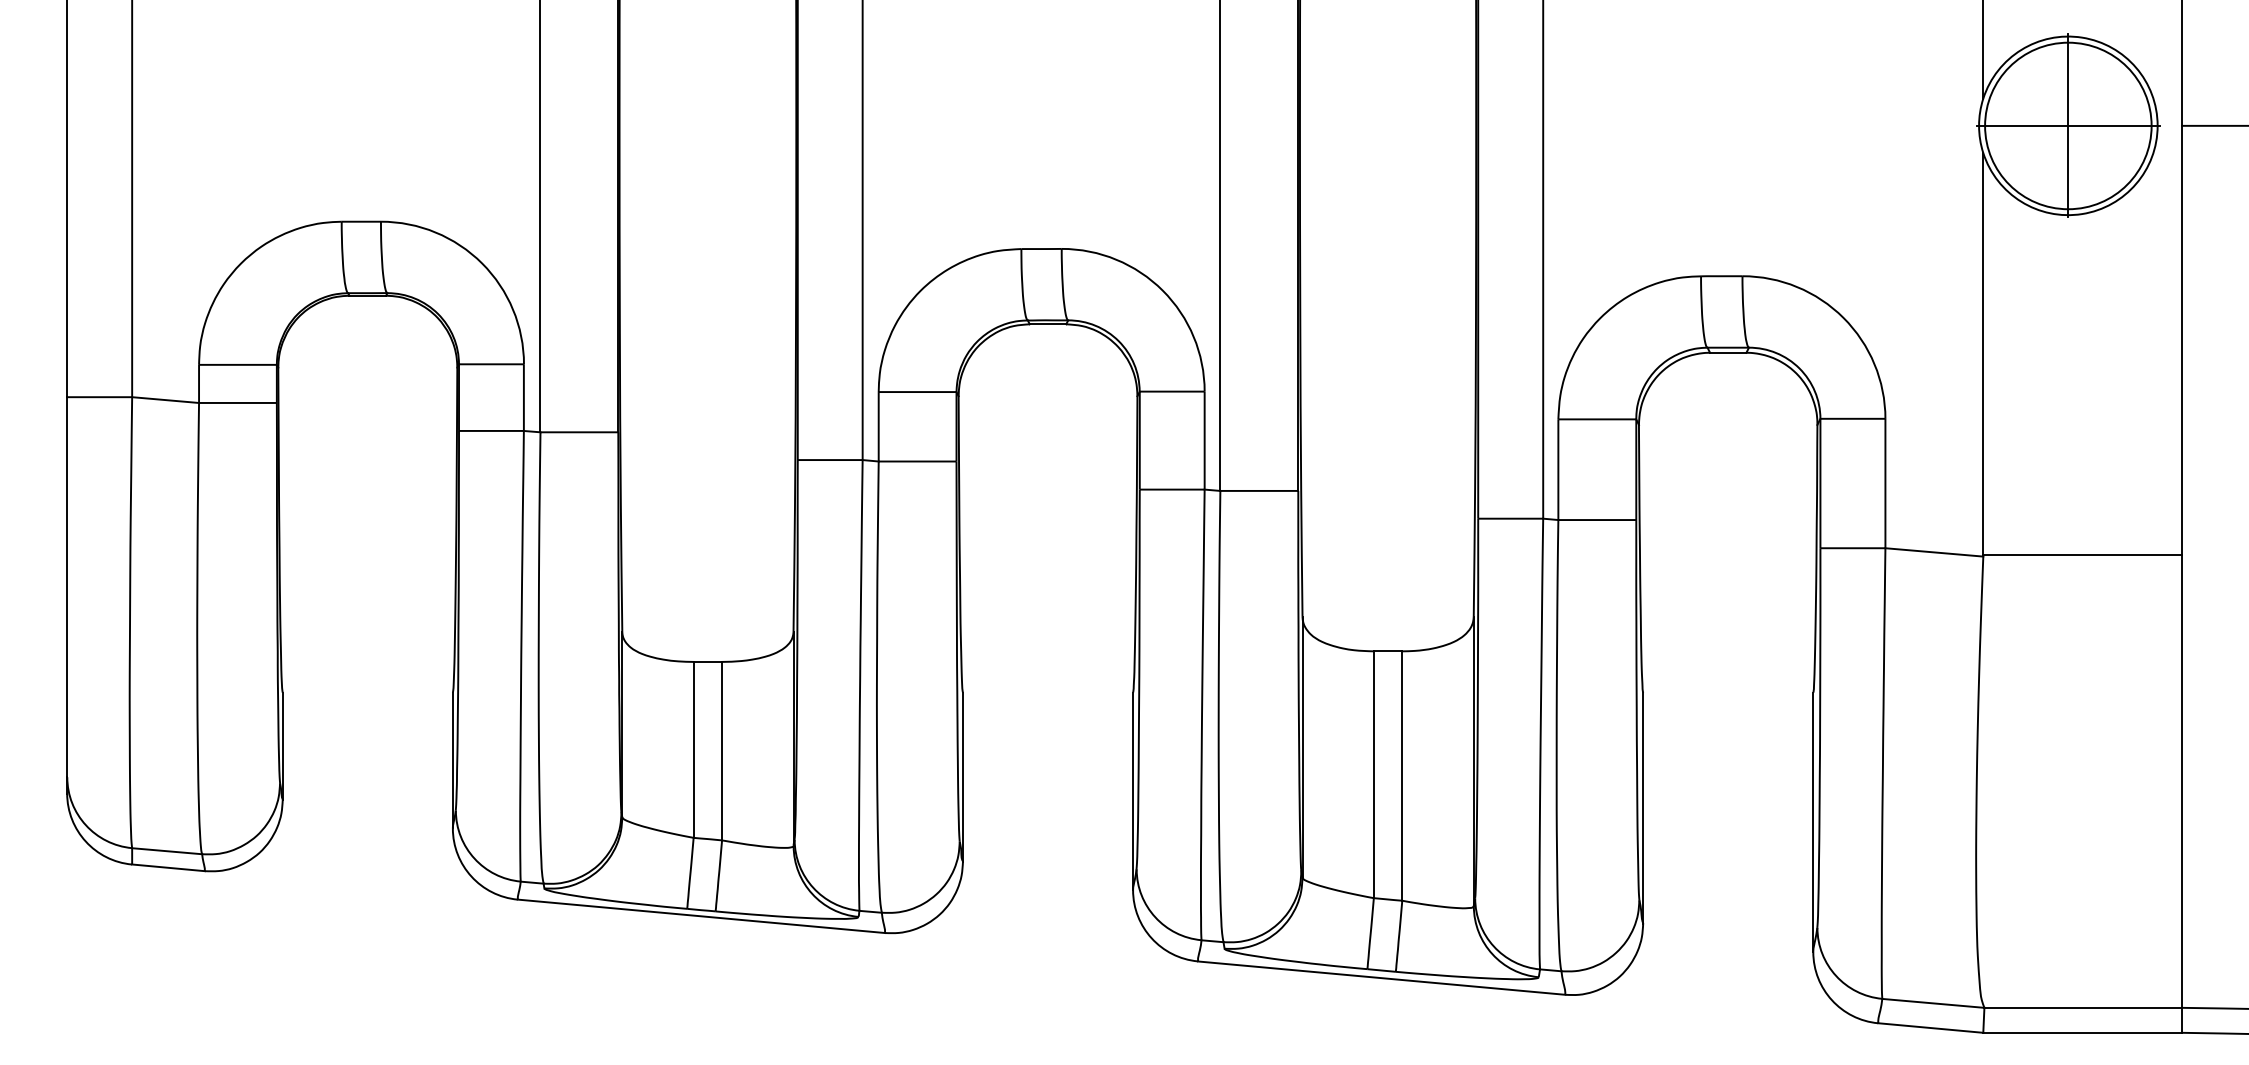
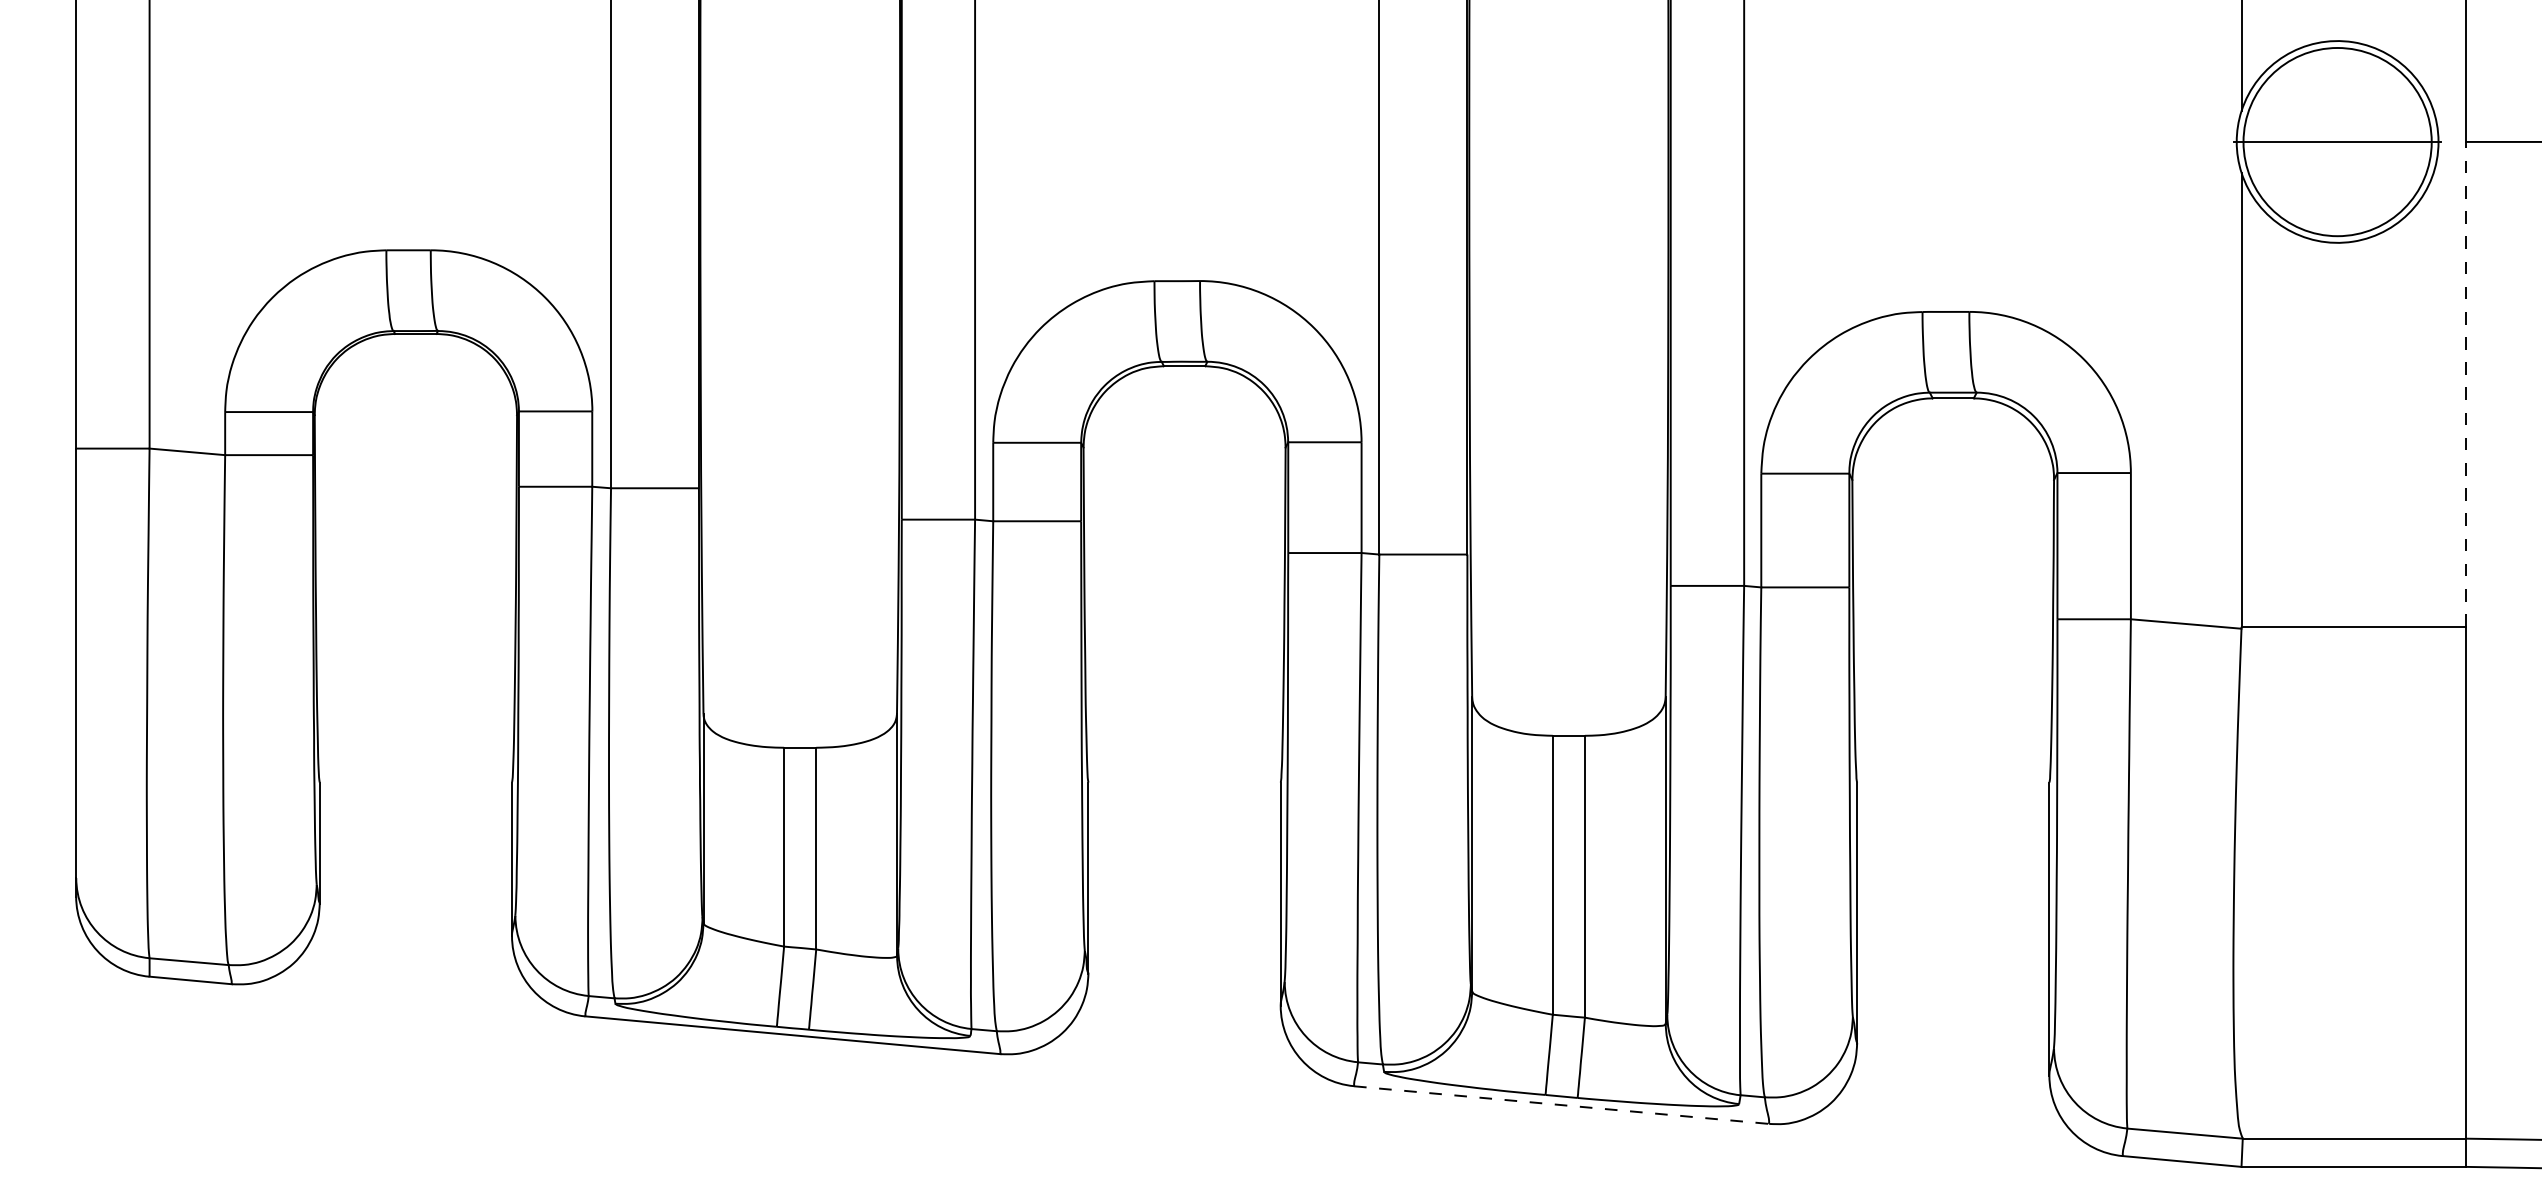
line: (2068, 125) -> (2337, 141), removed
line: (2181, 339) -> (2465, 383), solid -> dashed
line: (1382, 978) -> (1562, 1105), solid -> dashed

